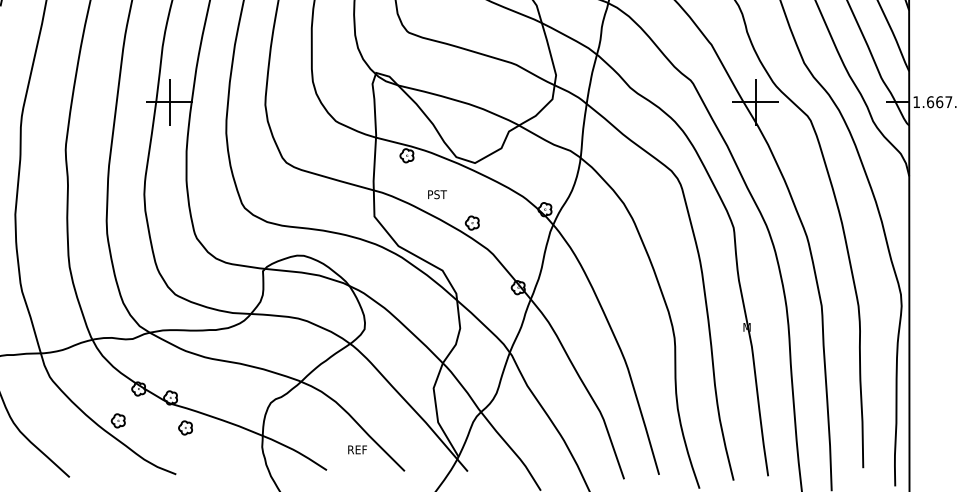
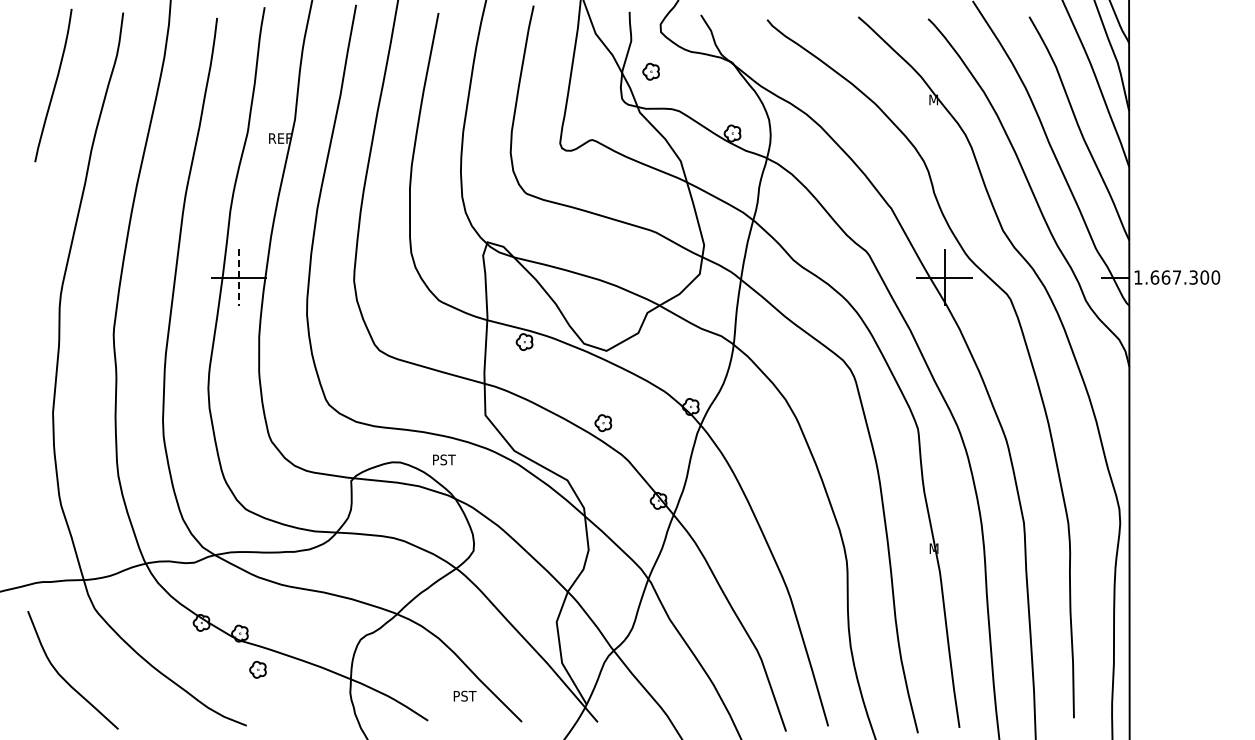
line: (170, 102) -> (239, 278), solid -> dashed
text: (437, 194) -> (444, 459), moved
part: (117, 421) -> (176, 661), removed
text: (357, 449) -> (465, 695), REF -> PST

